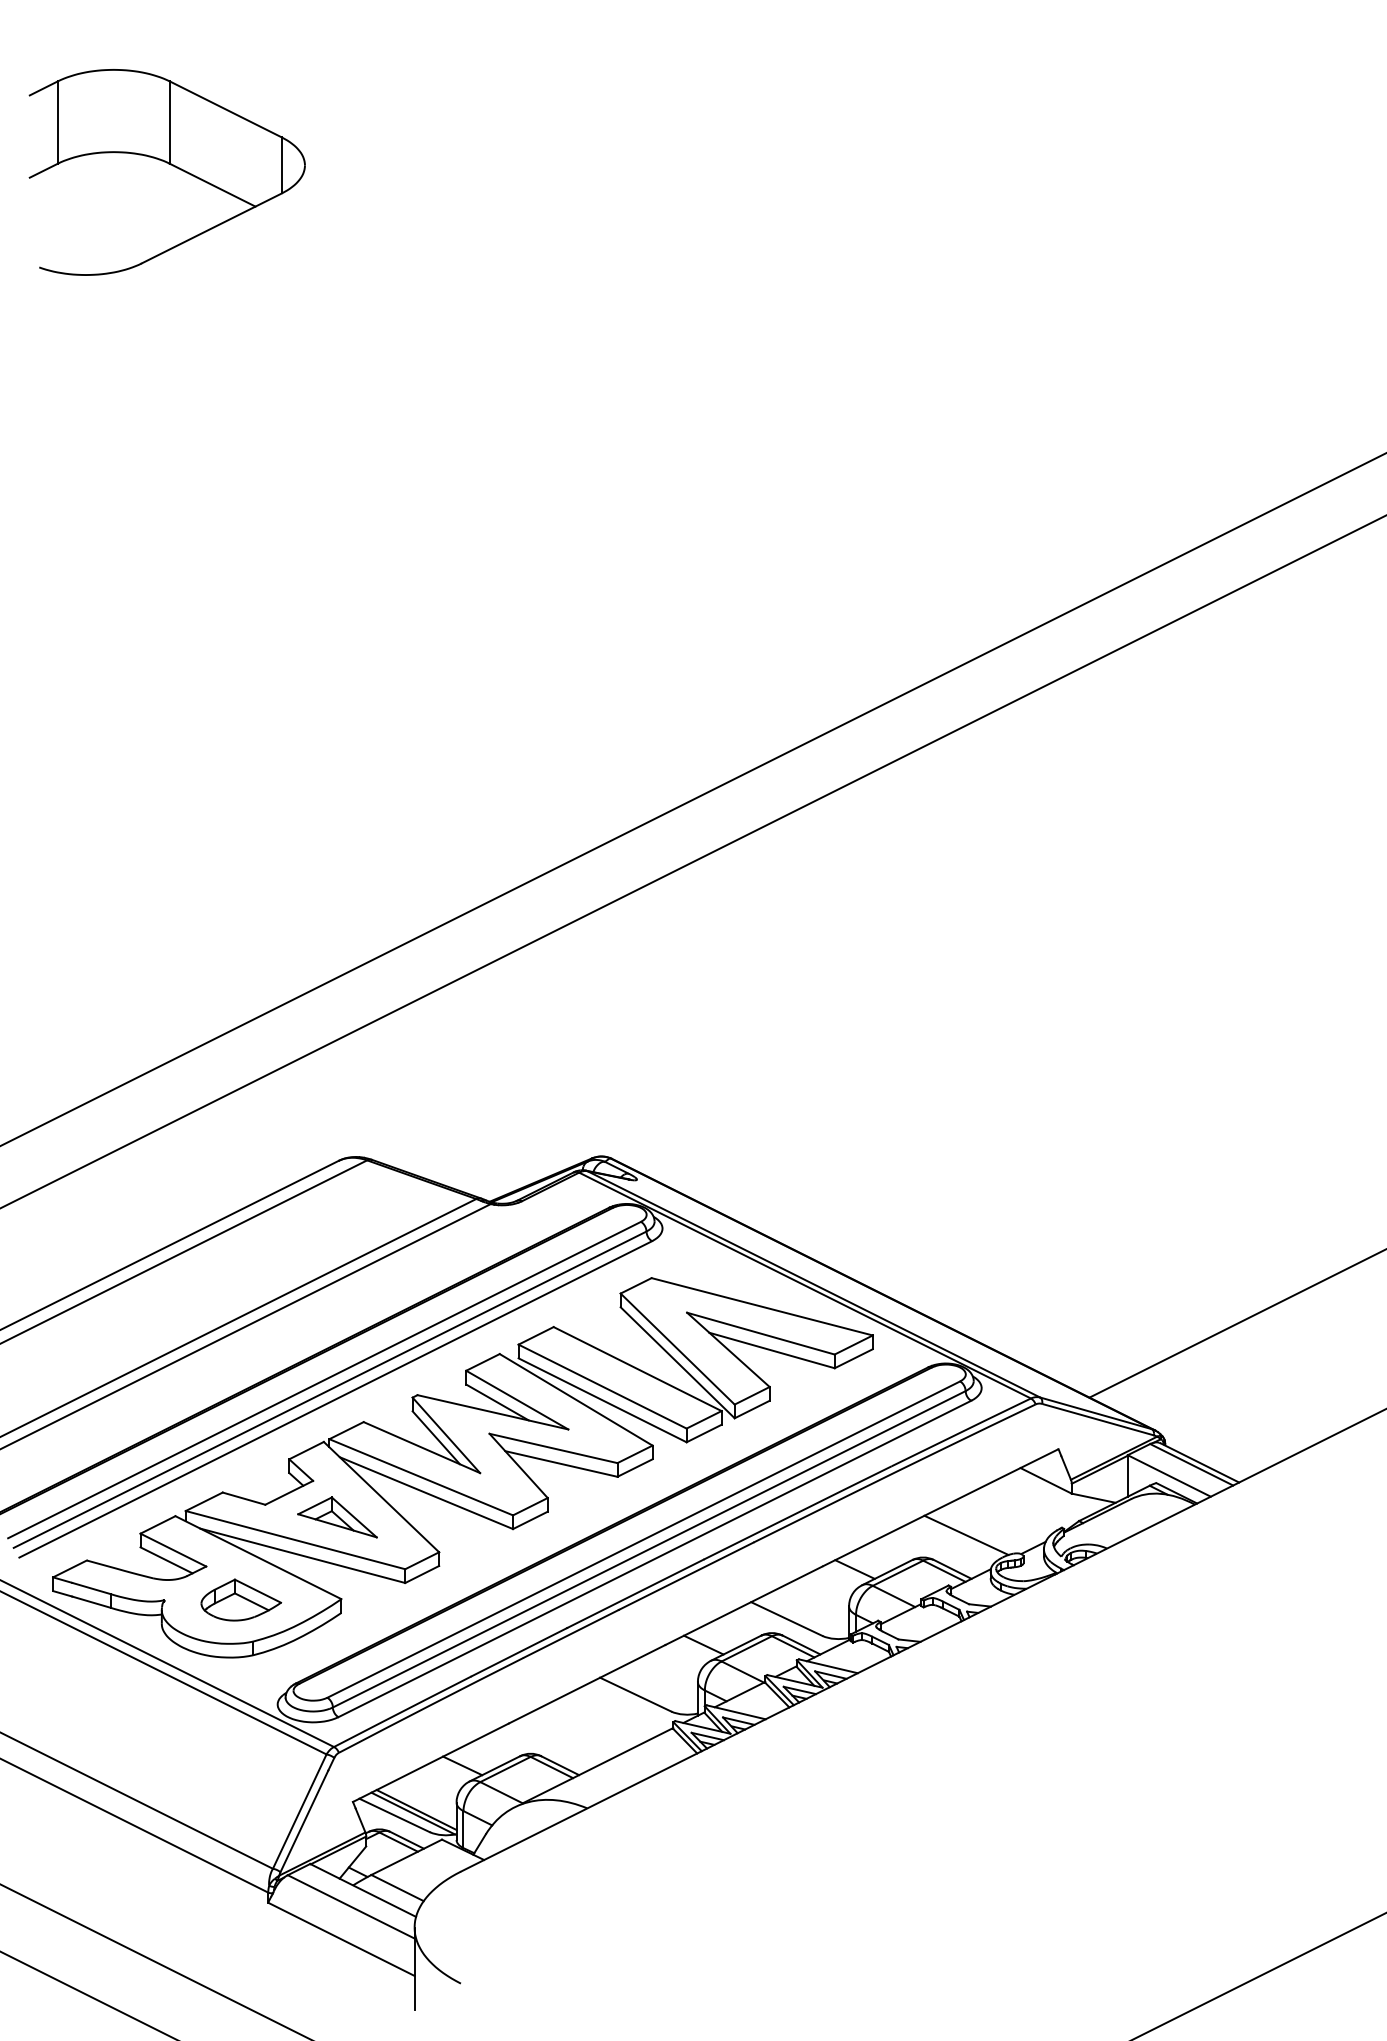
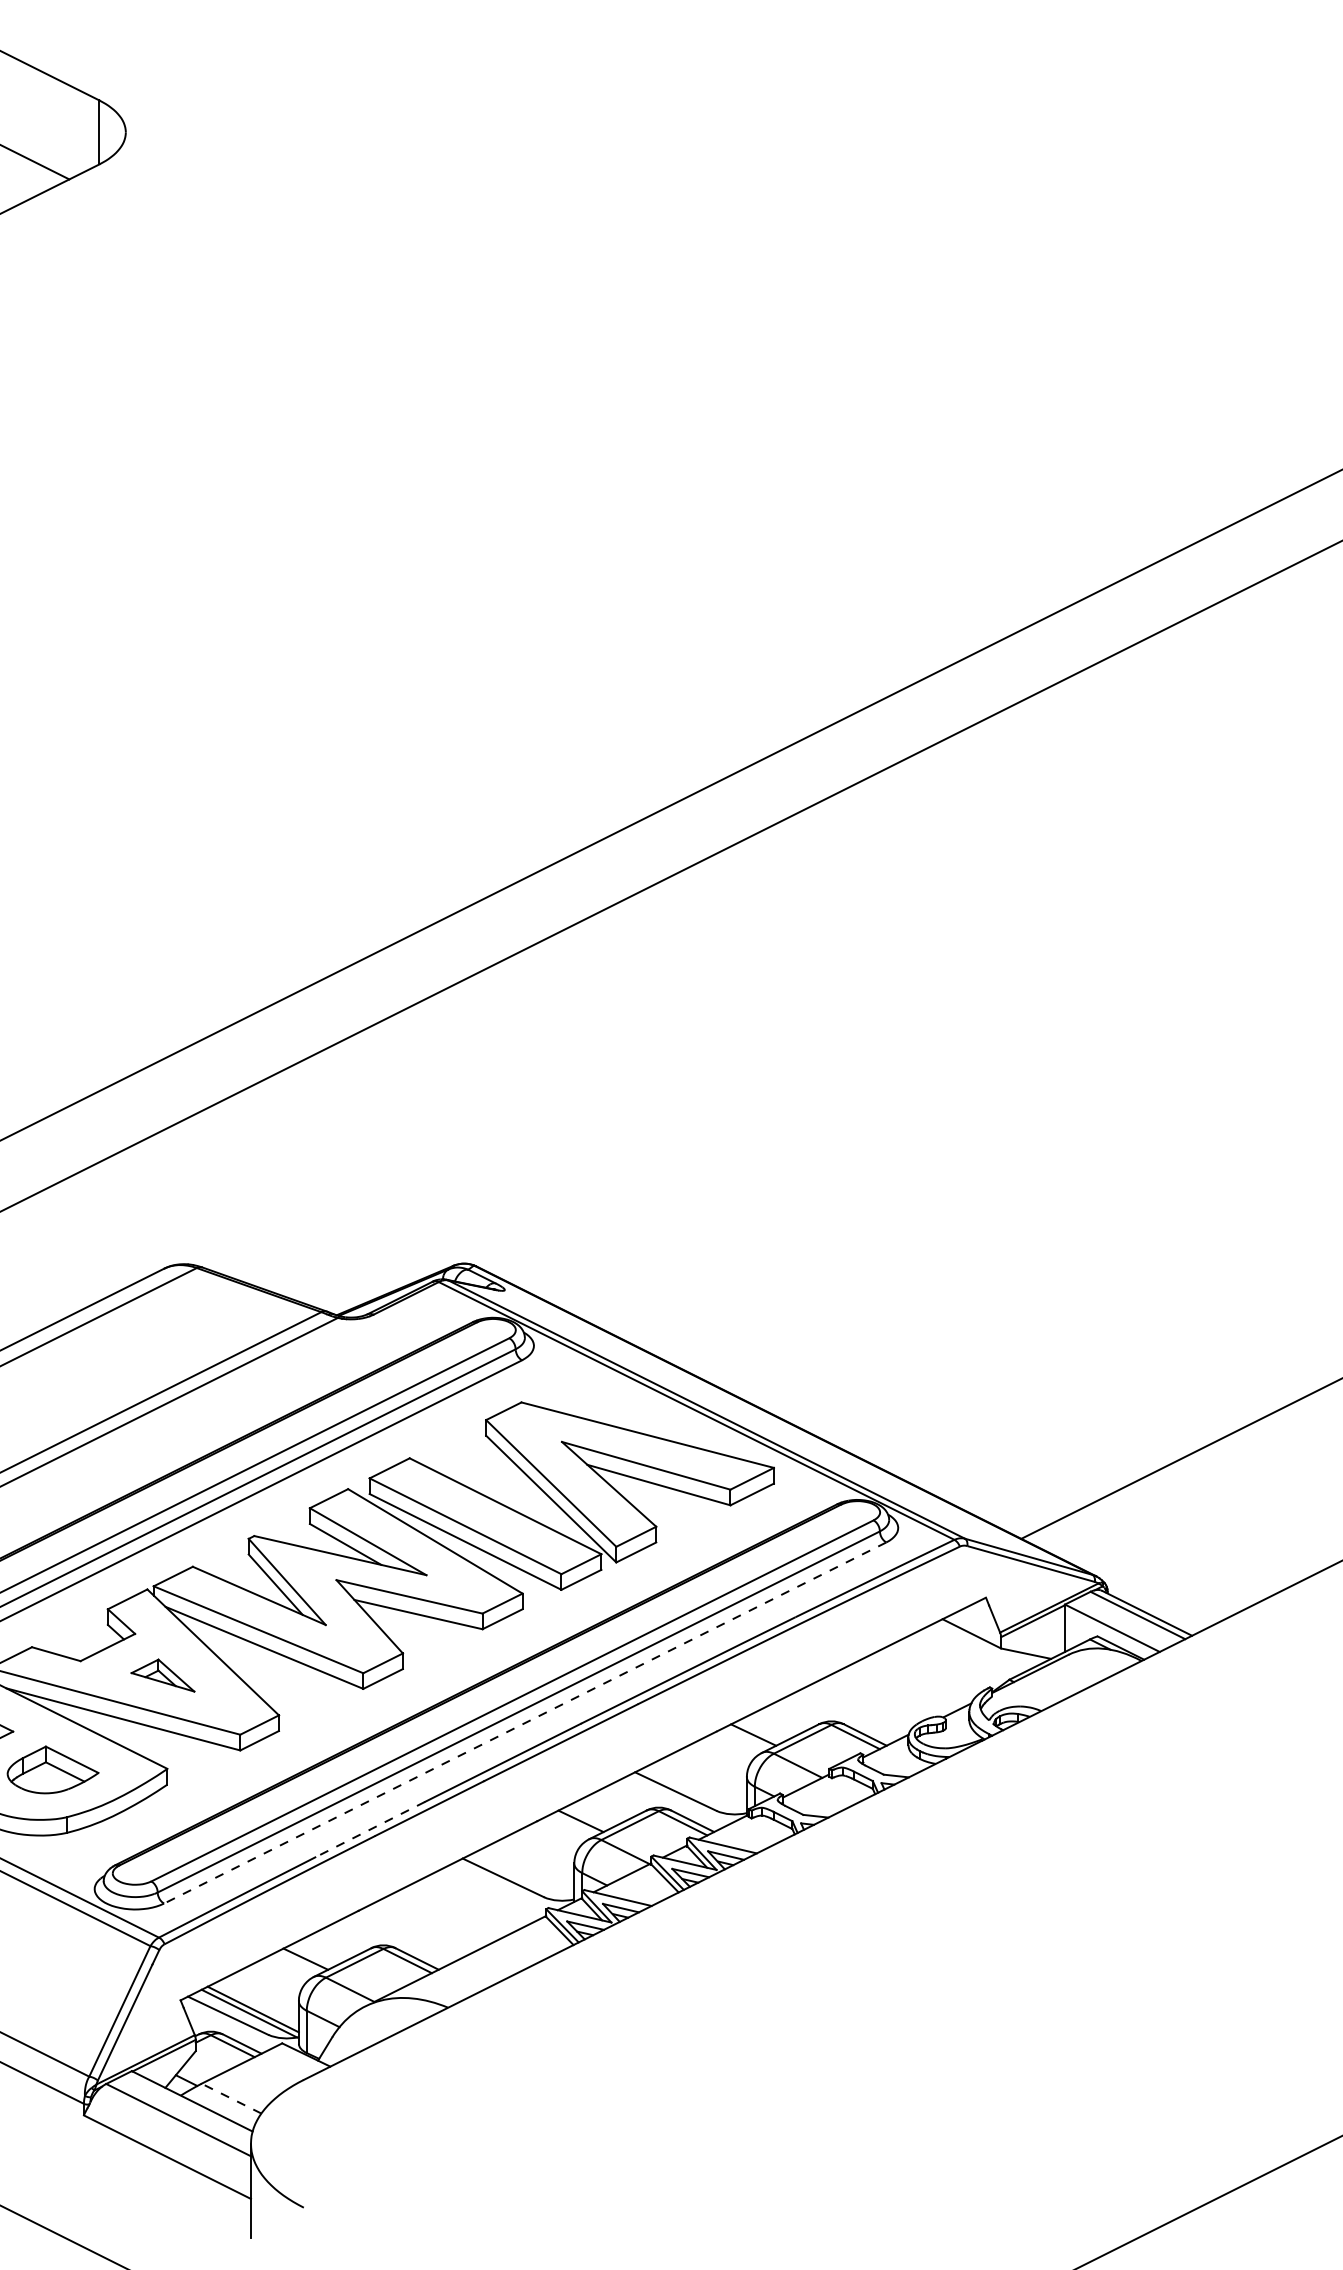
part: (337, 1517) -> (162, 1675), size x0.7
line: (966, 1534) -> (880, 1695), removed
line: (654, 1558) -> (524, 1722), solid -> dashed
line: (518, 1652) -> (369, 1829), solid -> dashed
line: (397, 1887) -> (231, 2097), solid -> dashed

